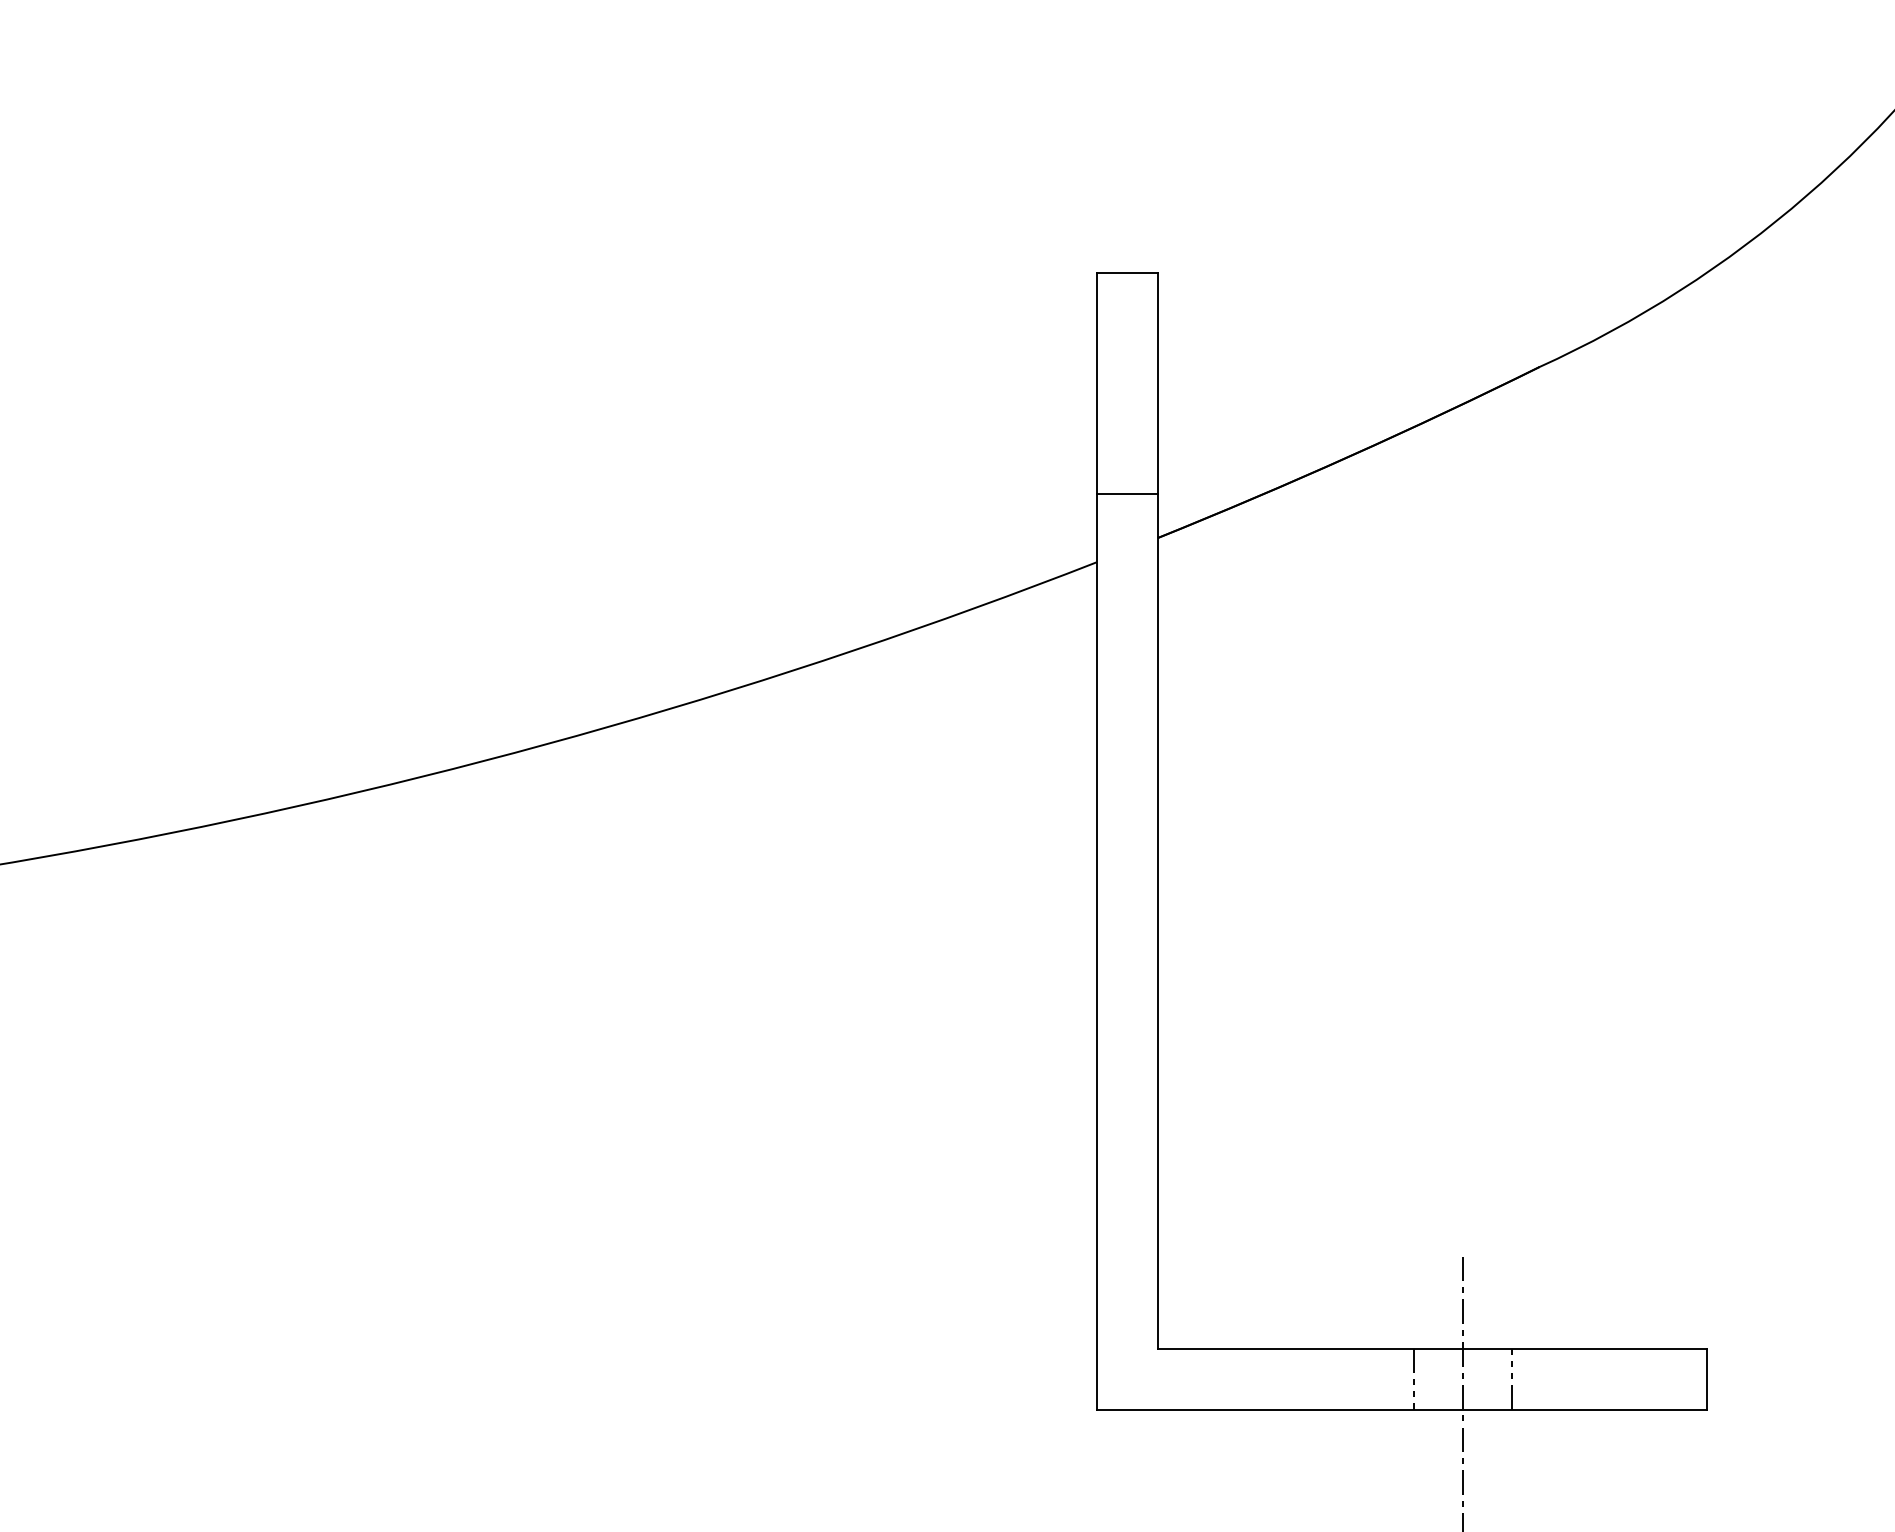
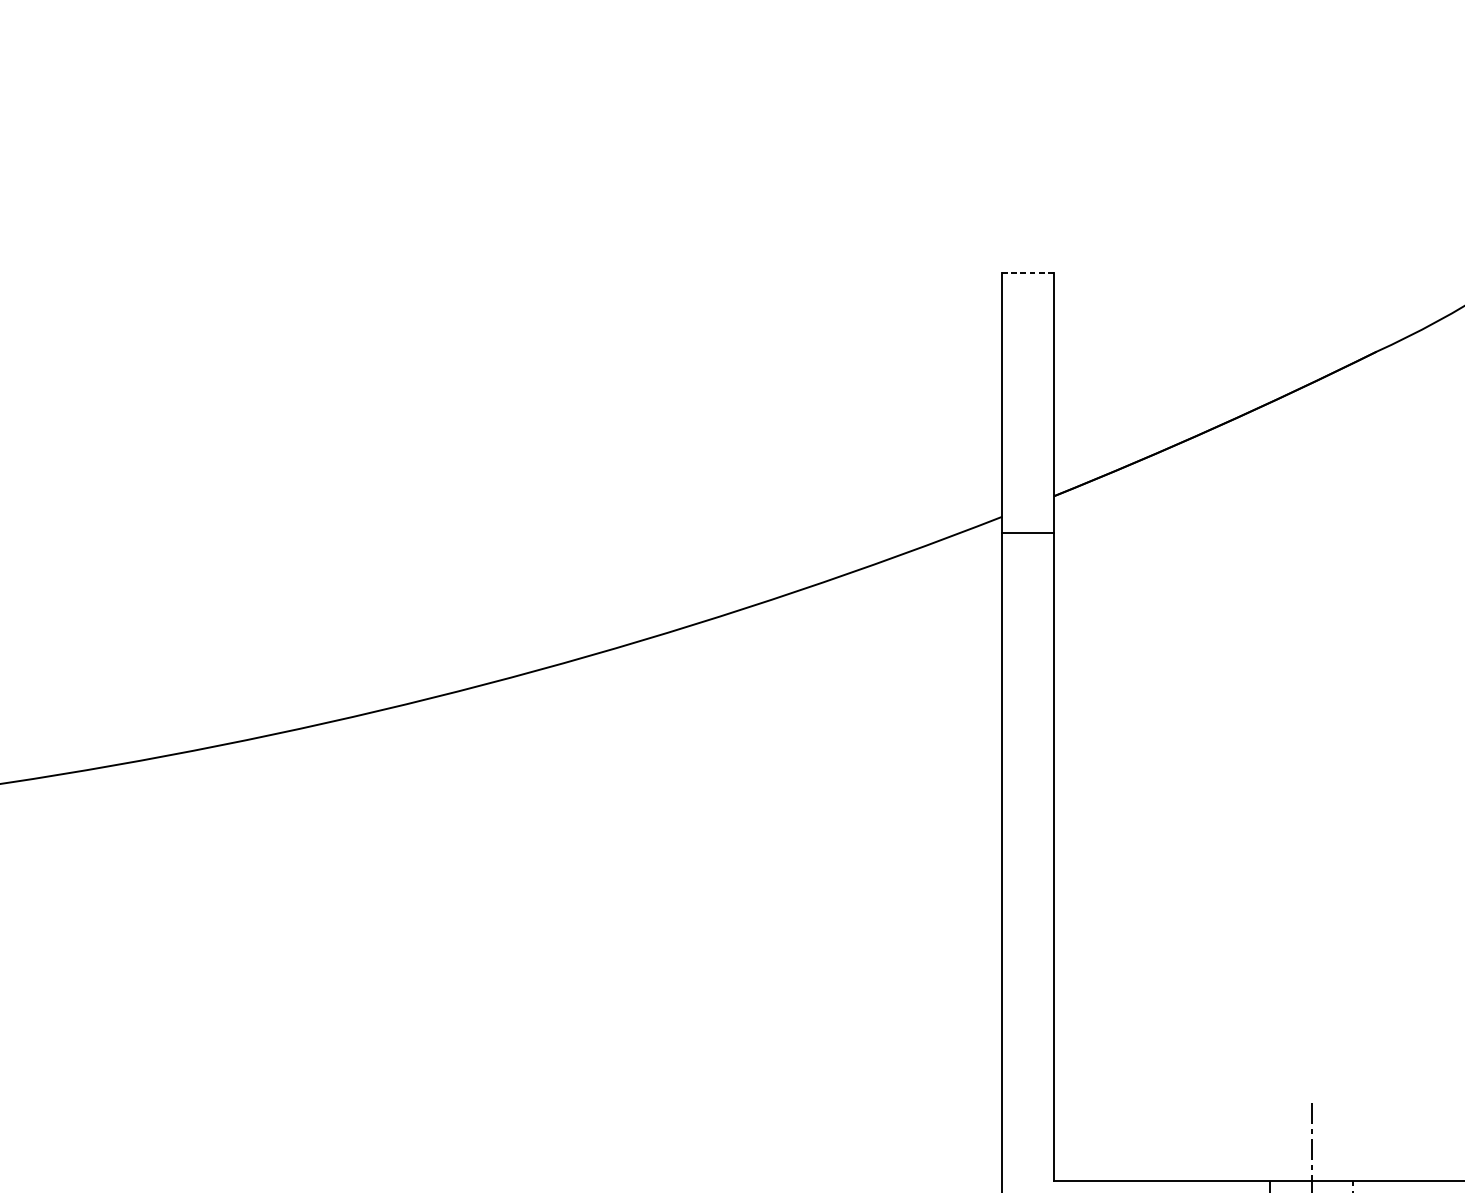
line: (1127, 273) -> (1028, 272), solid -> dashed
line: (1126, 494) -> (1027, 532), moved

